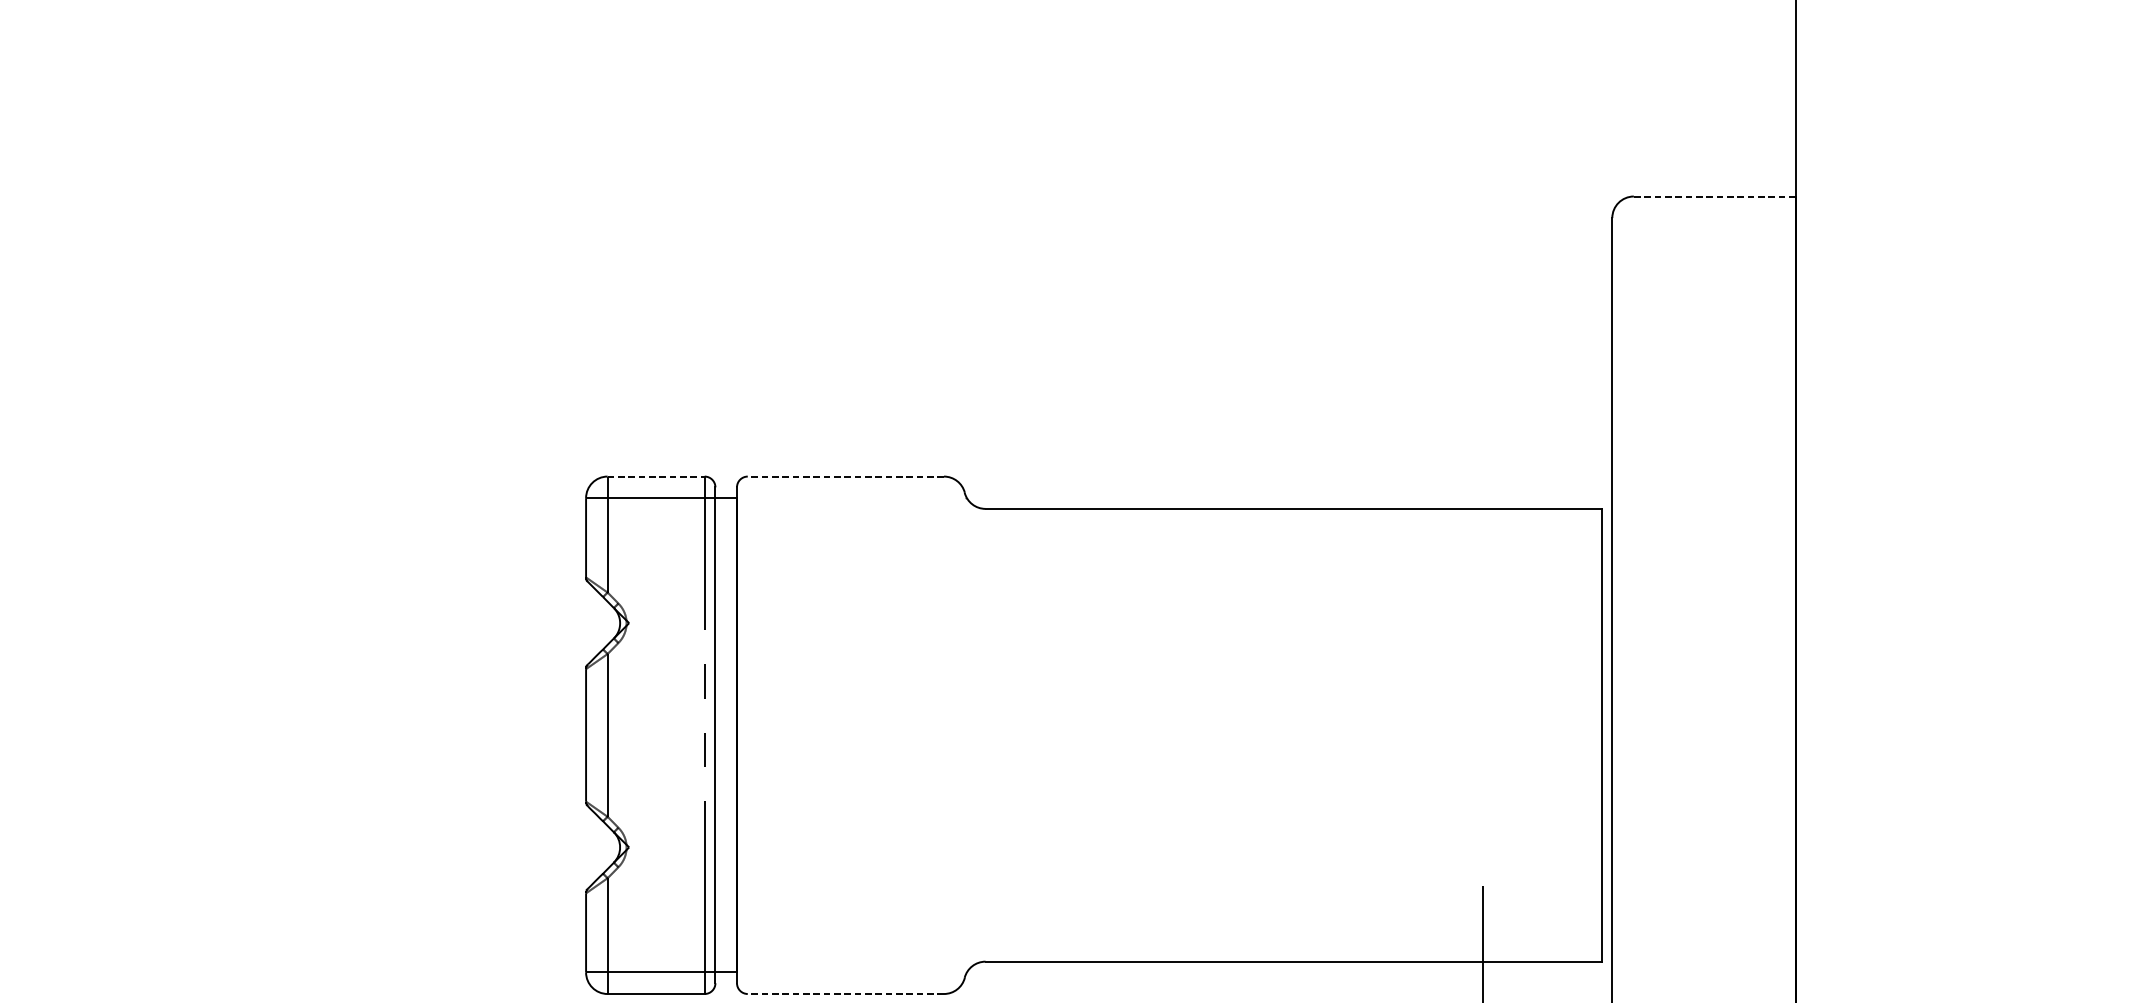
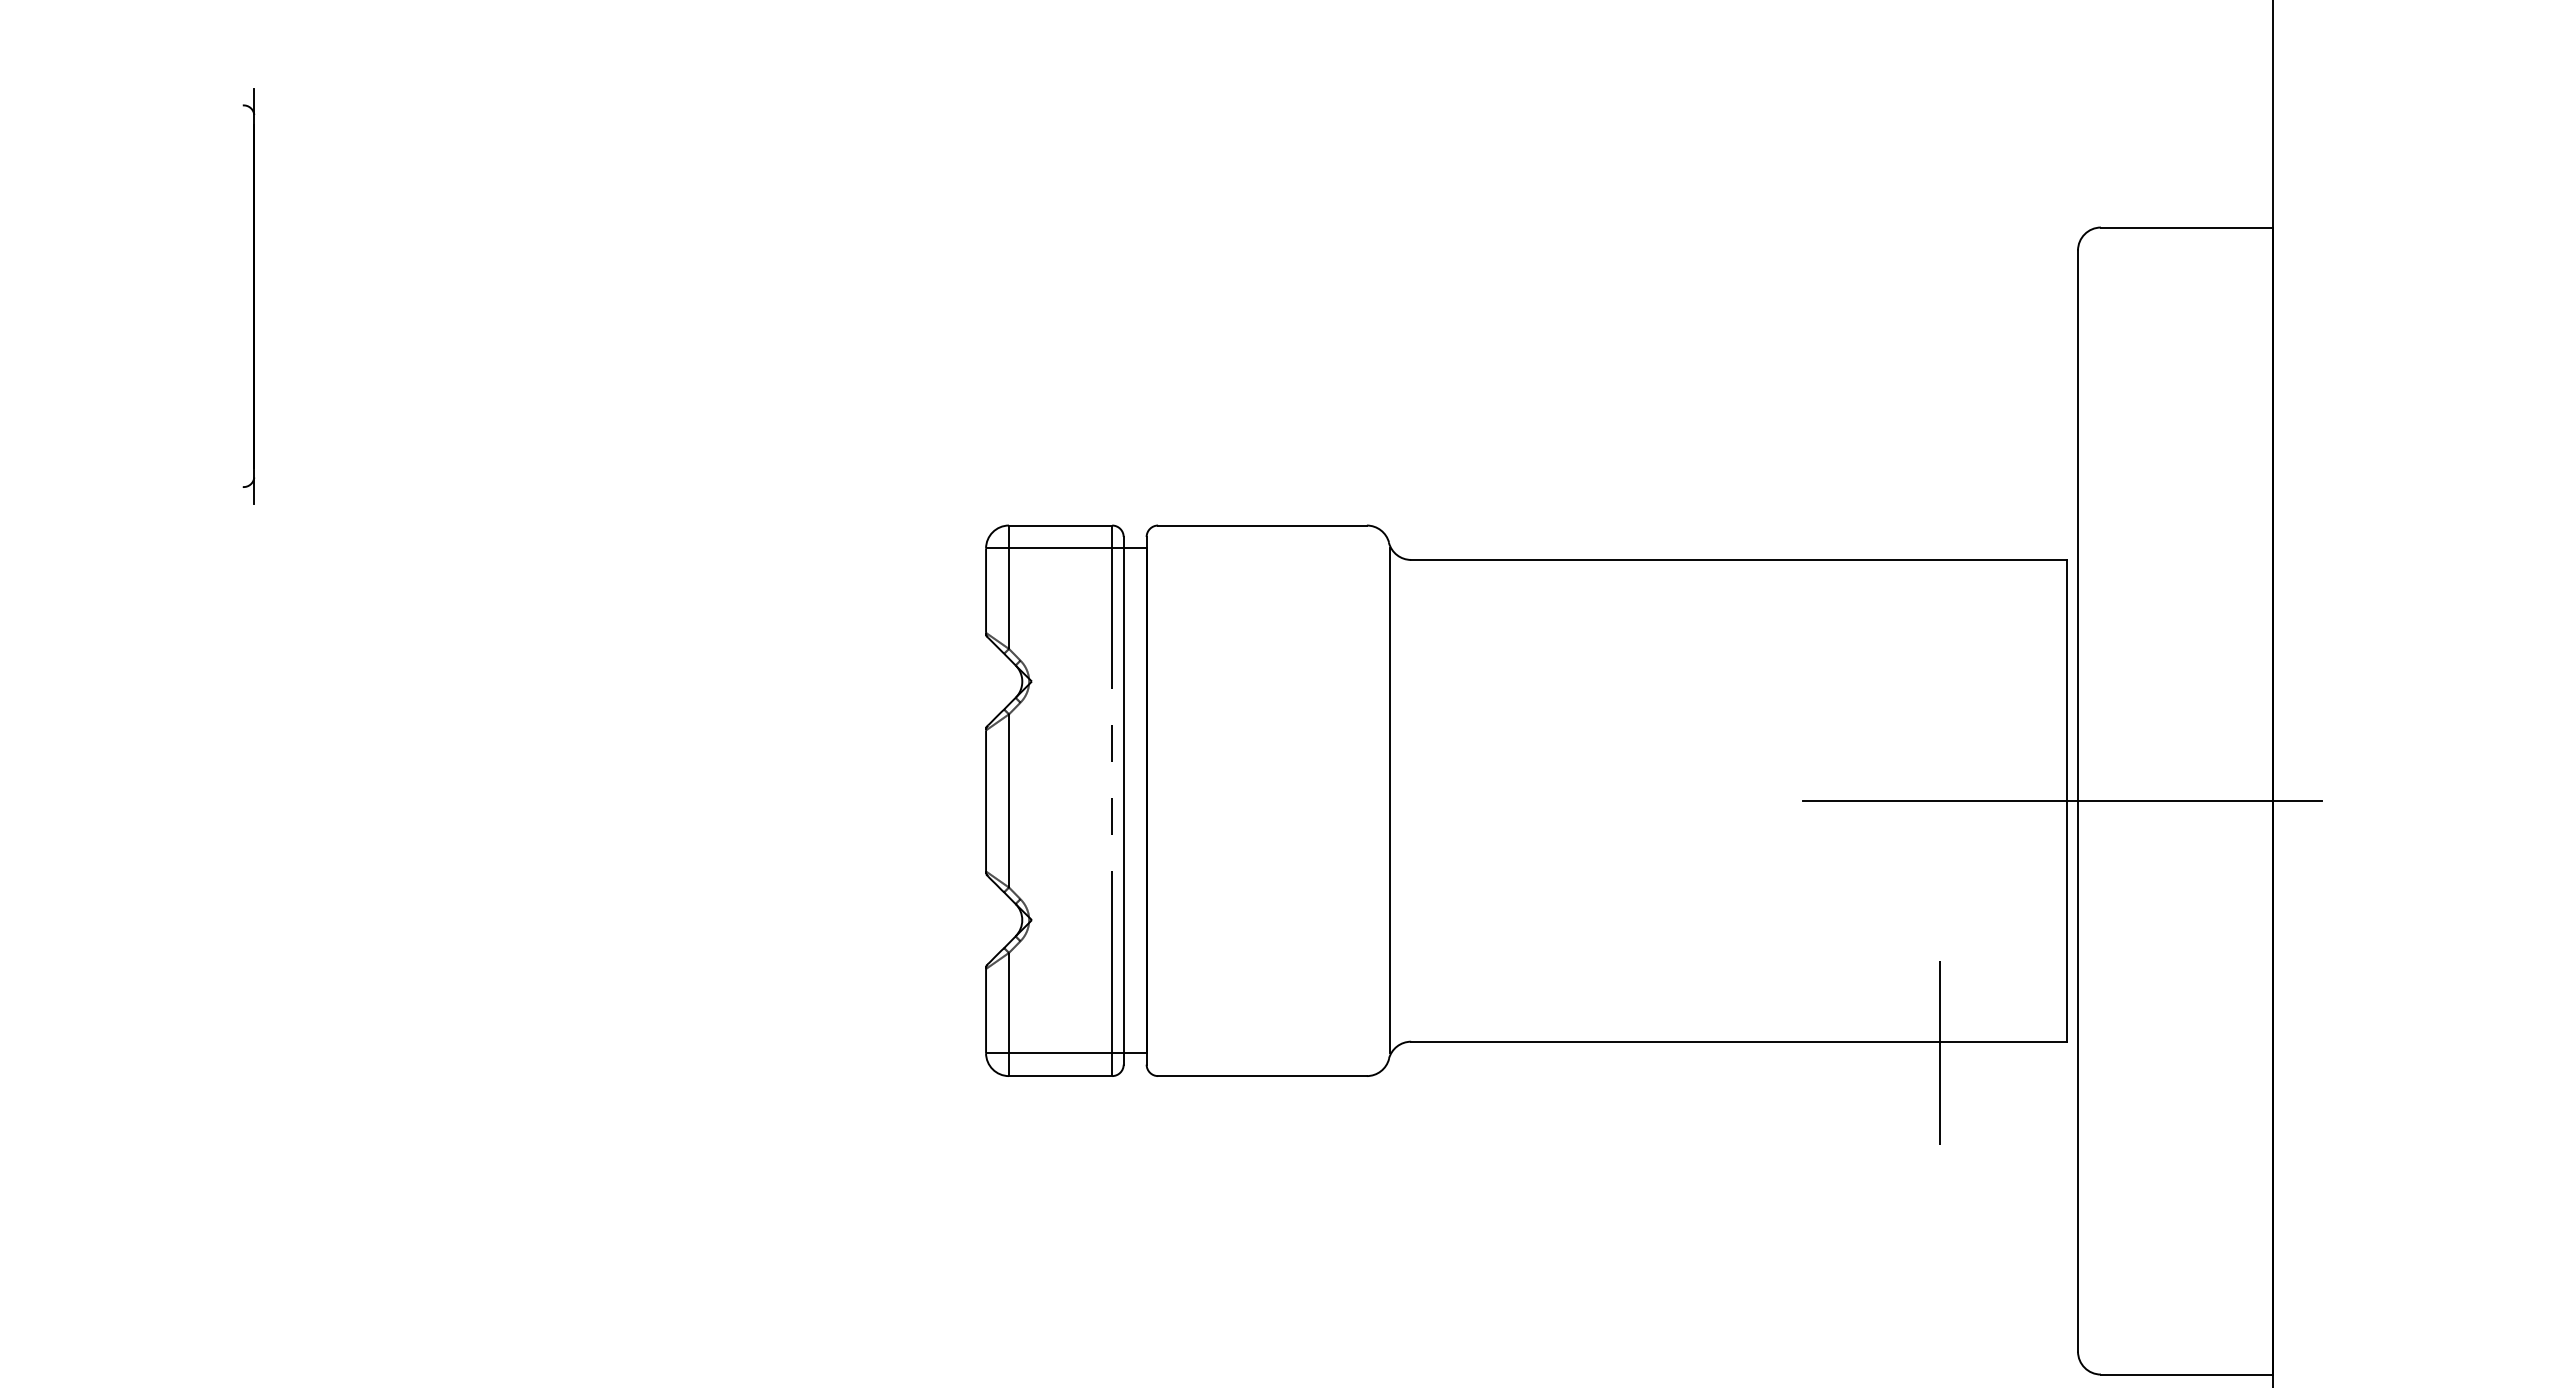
line: (1714, 196) -> (2186, 227), dashed -> solid
line: (656, 476) -> (1060, 525), dashed -> solid
line: (844, 476) -> (1261, 525), dashed -> solid
line: (965, 734) -> (1389, 800), added
line: (1596, 735) -> (2061, 801), added
line: (844, 994) -> (1261, 1076), dashed -> solid

